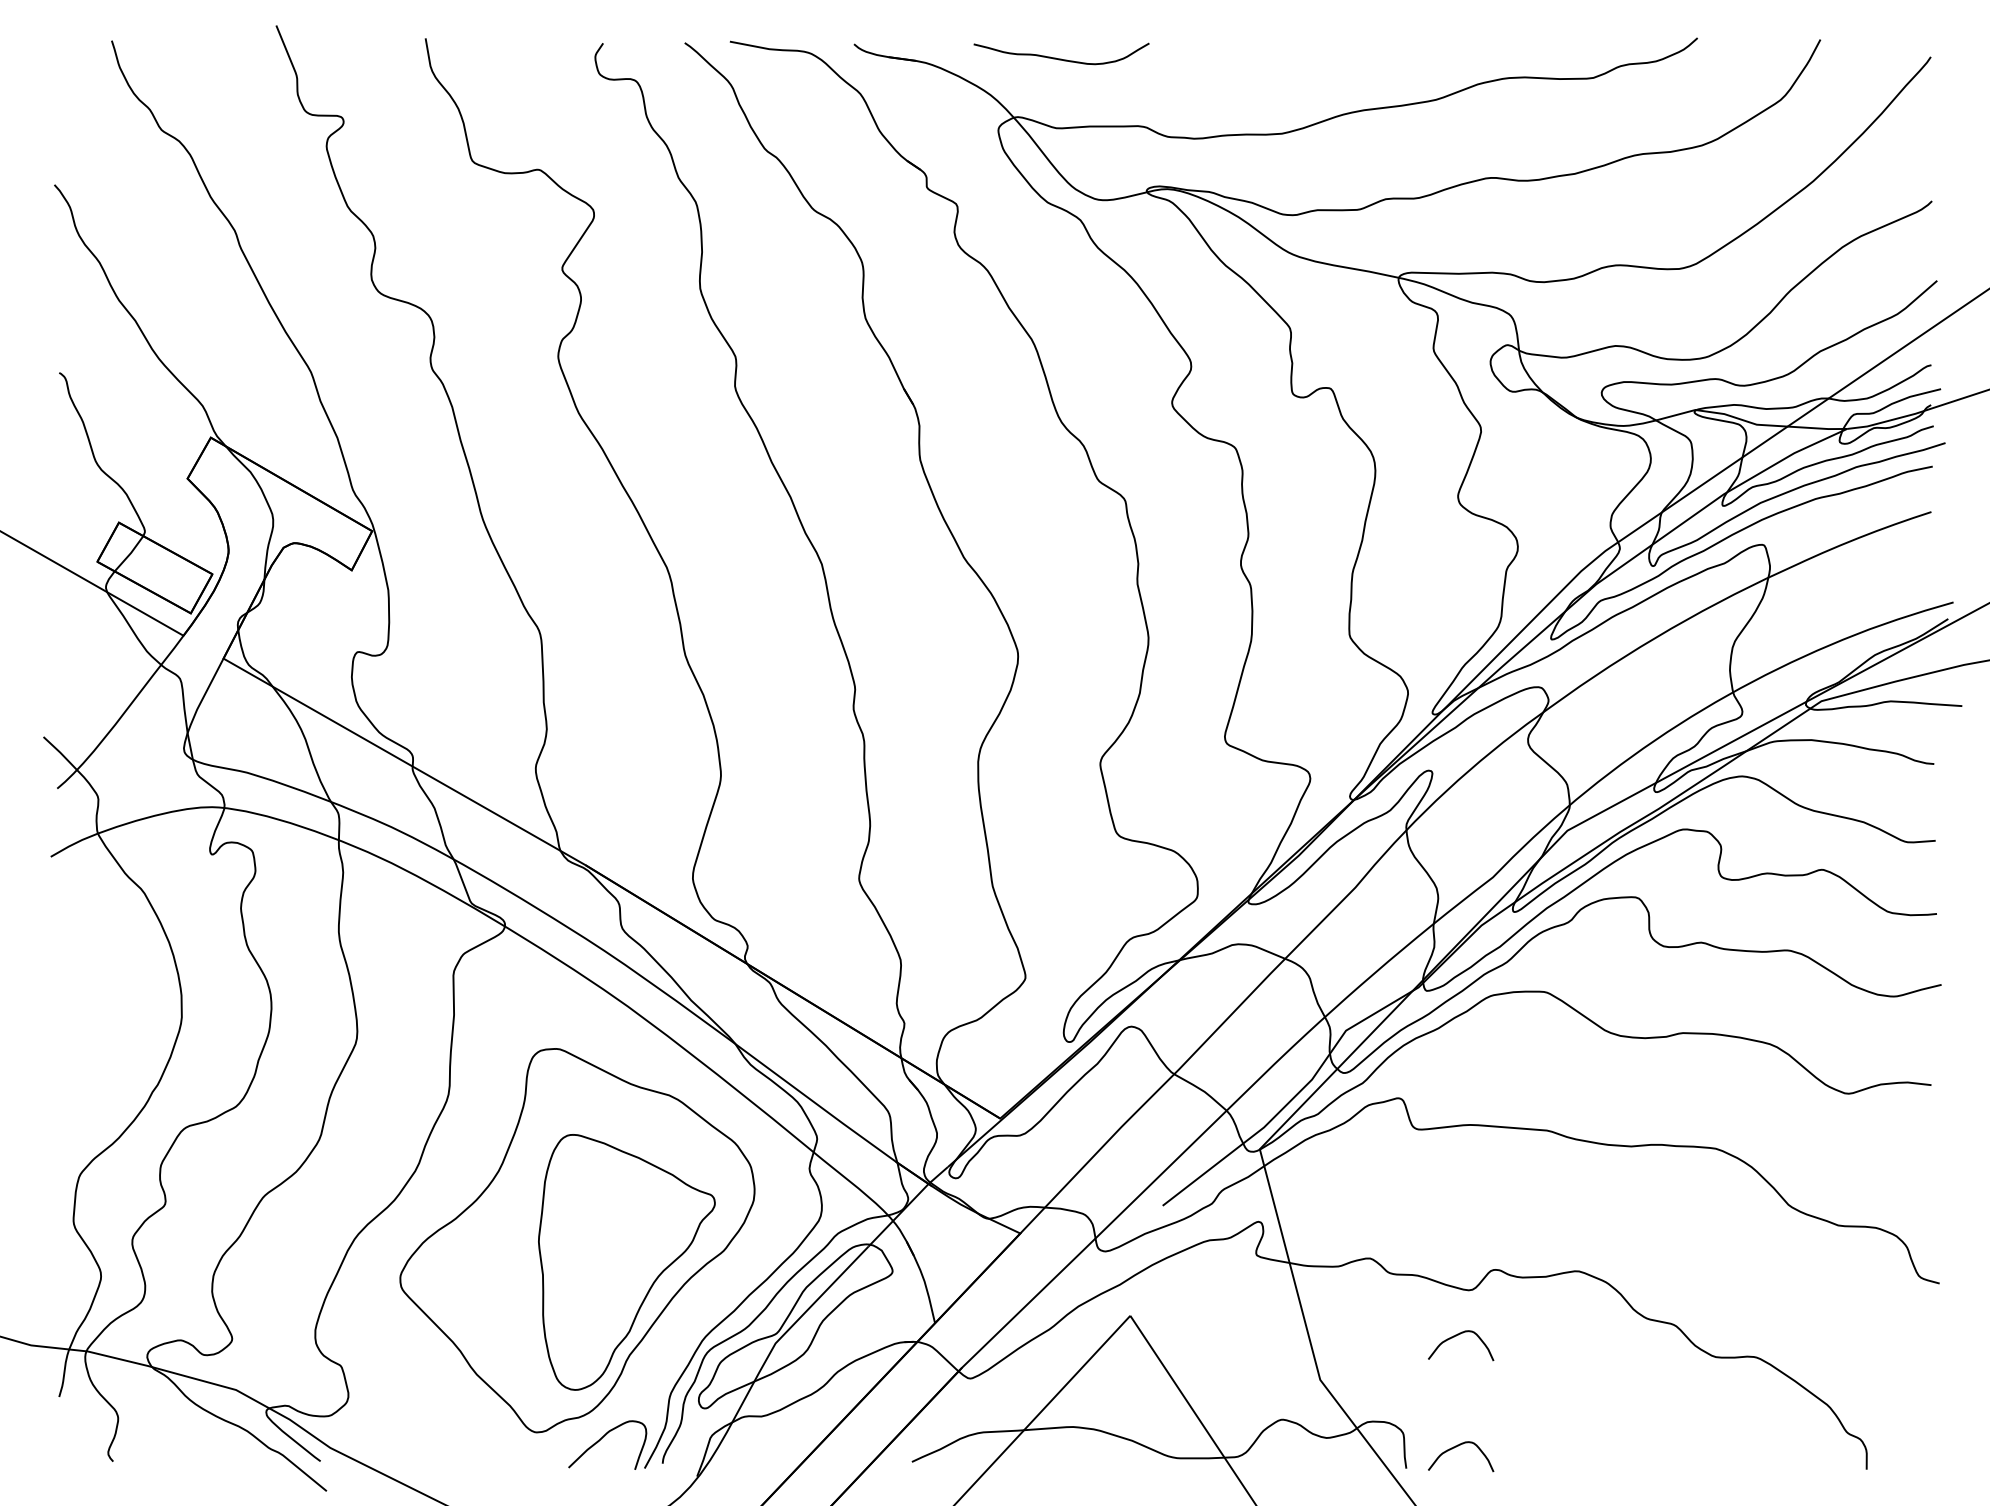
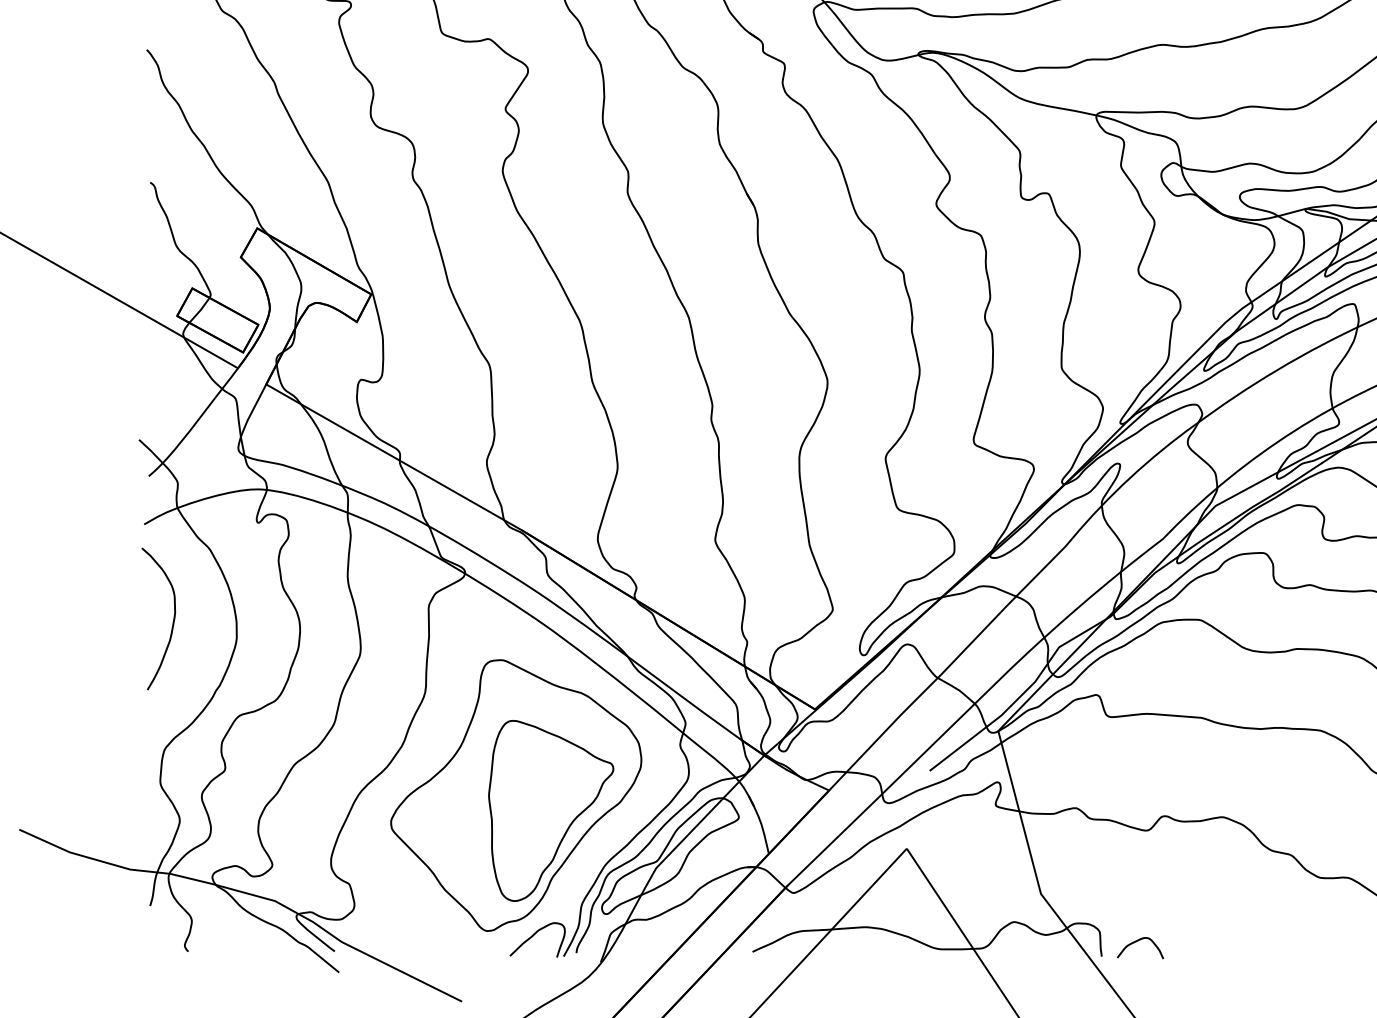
curve: (91, 994) -> (172, 621), added
curve: (1456, 1336) -> (1137, 863), removed

